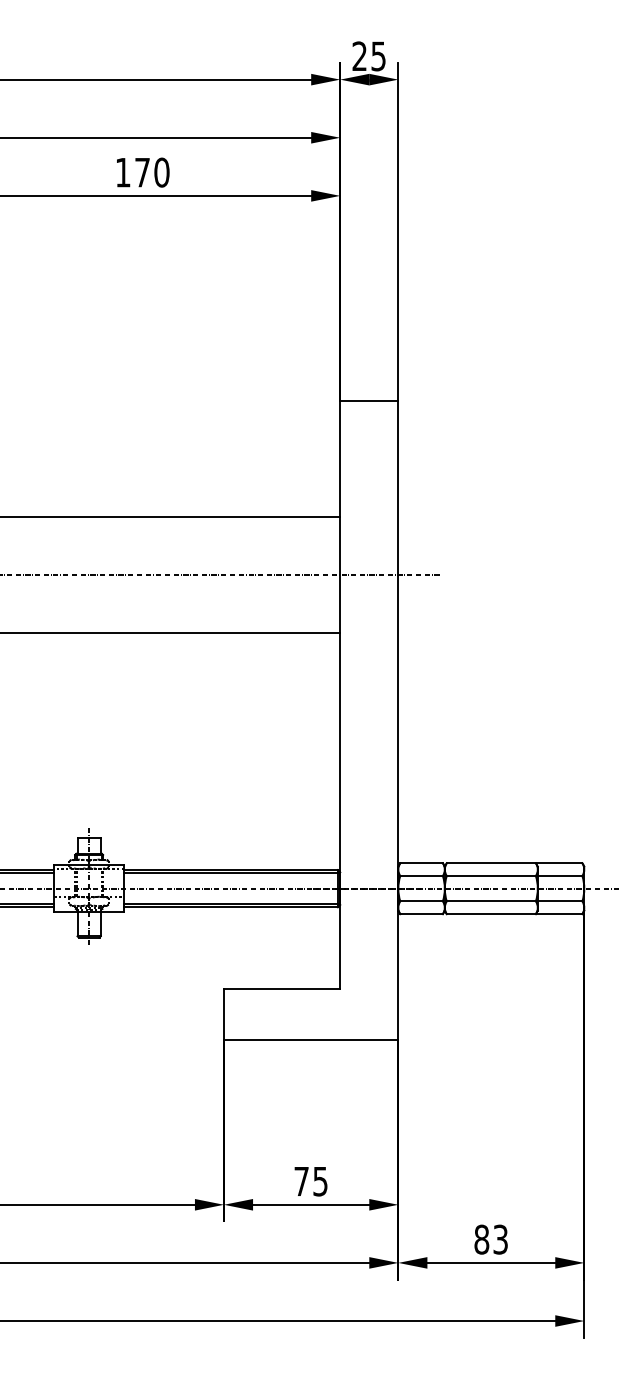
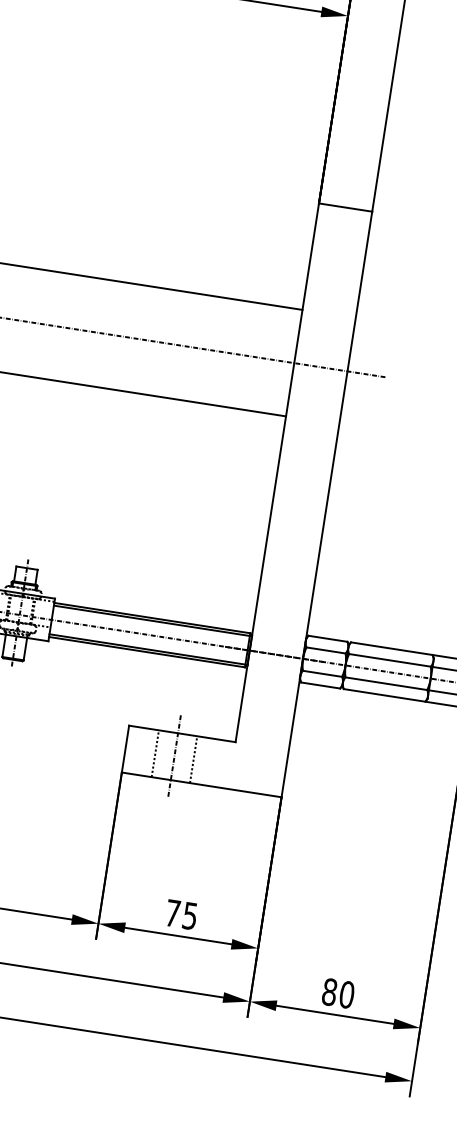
line: (277, 1012) -> (174, 755), added
line: (256, 1013) -> (155, 753), added
line: (298, 1013) -> (193, 759), added
text: (500, 1239) -> (346, 994), 83 -> 80

